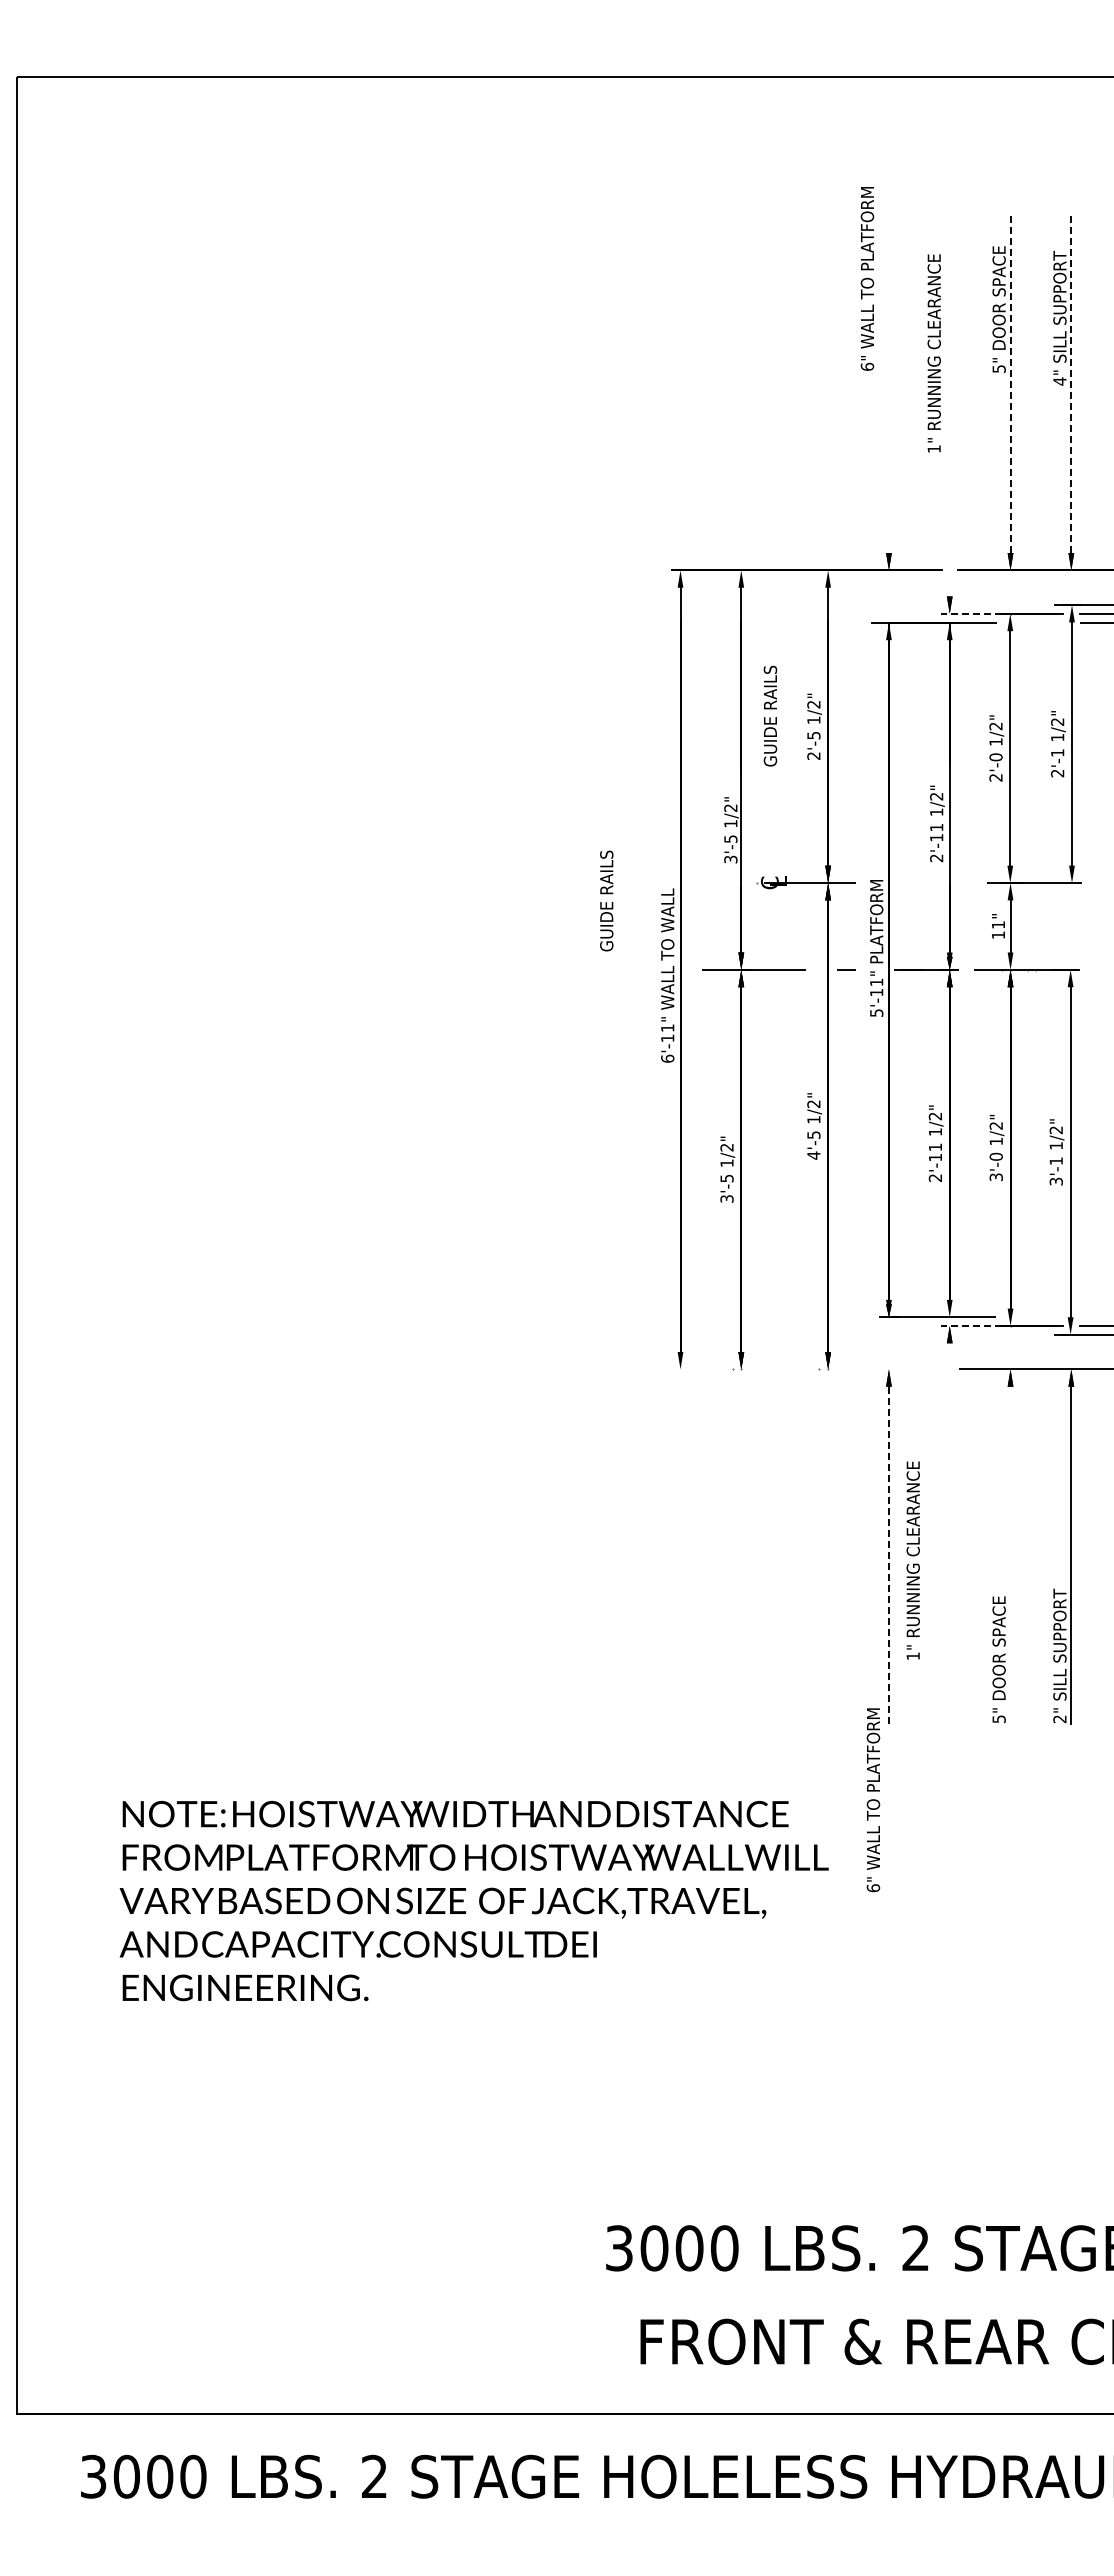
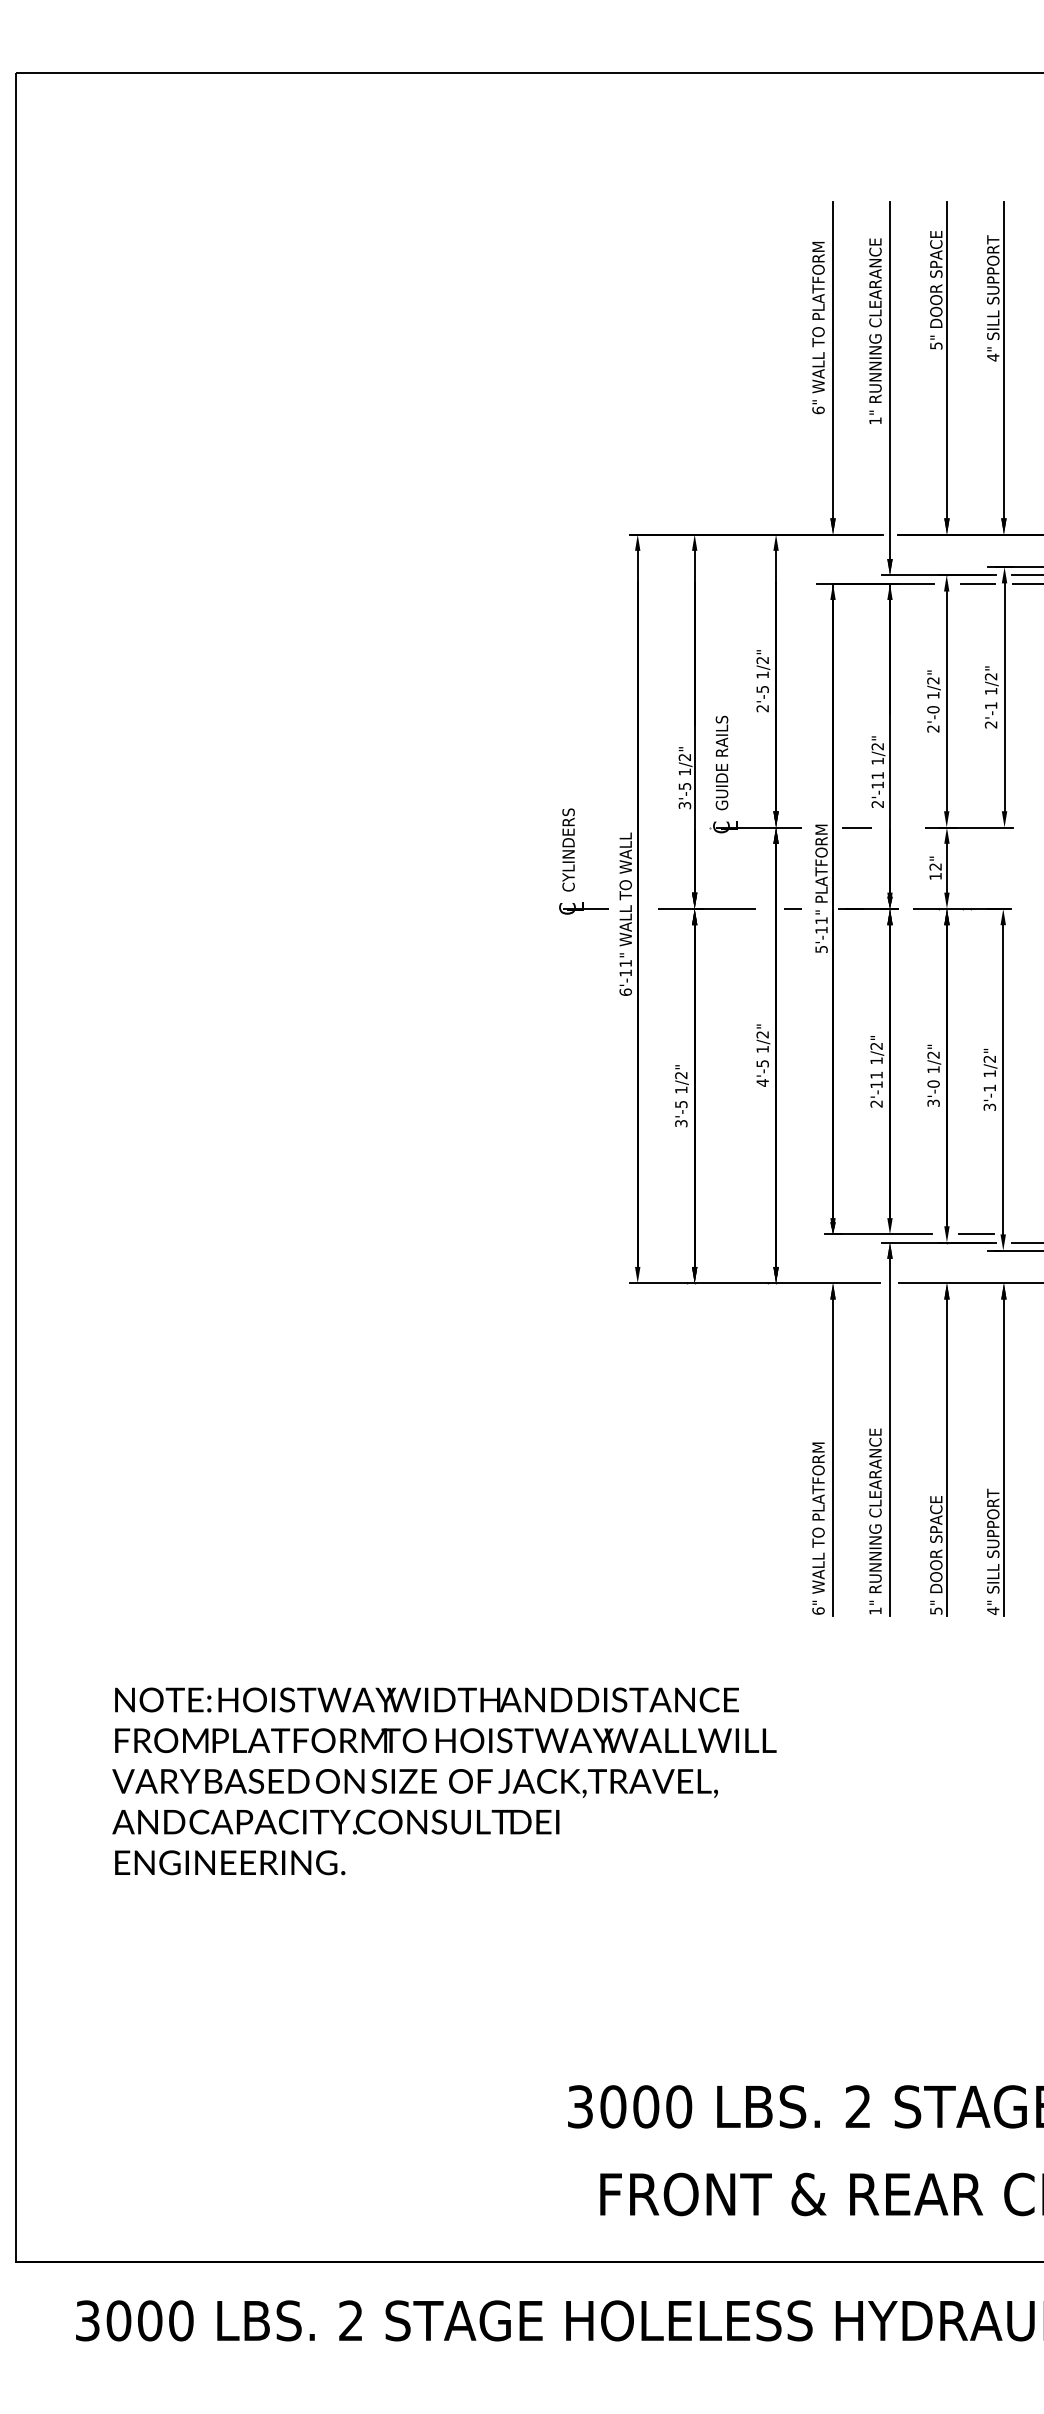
text: (867, 278) -> (818, 327), moved
line: (888, 384) -> (832, 360), added
line: (1010, 384) -> (946, 360), dashed -> solid
line: (1071, 384) -> (1004, 360), dashed -> solid
line: (949, 405) -> (889, 380), added
line: (970, 613) -> (909, 574), dashed -> solid
line: (1043, 622) -> (977, 583), added
text: (770, 715) -> (722, 762), moved
line: (914, 883) -> (856, 827), added
text: (606, 897) -> (568, 841), GUIDE RAILS -> CYLINDERS
text: (997, 924) -> (934, 866), 11" -> 12"
part: (622, 969) -> (583, 908), added
line: (1041, 1317) -> (975, 1234), added
line: (970, 1325) -> (909, 1242), dashed -> solid
line: (805, 1369) -> (754, 1283), added
line: (949, 1533) -> (889, 1437), added
line: (888, 1555) -> (832, 1457), dashed -> solid
line: (1010, 1555) -> (946, 1457), added
text: (912, 1560) -> (874, 1521), moved
text: (1059, 1719) -> (992, 1611), 2" -> 4"
text: (873, 1800) -> (818, 1528), moved

